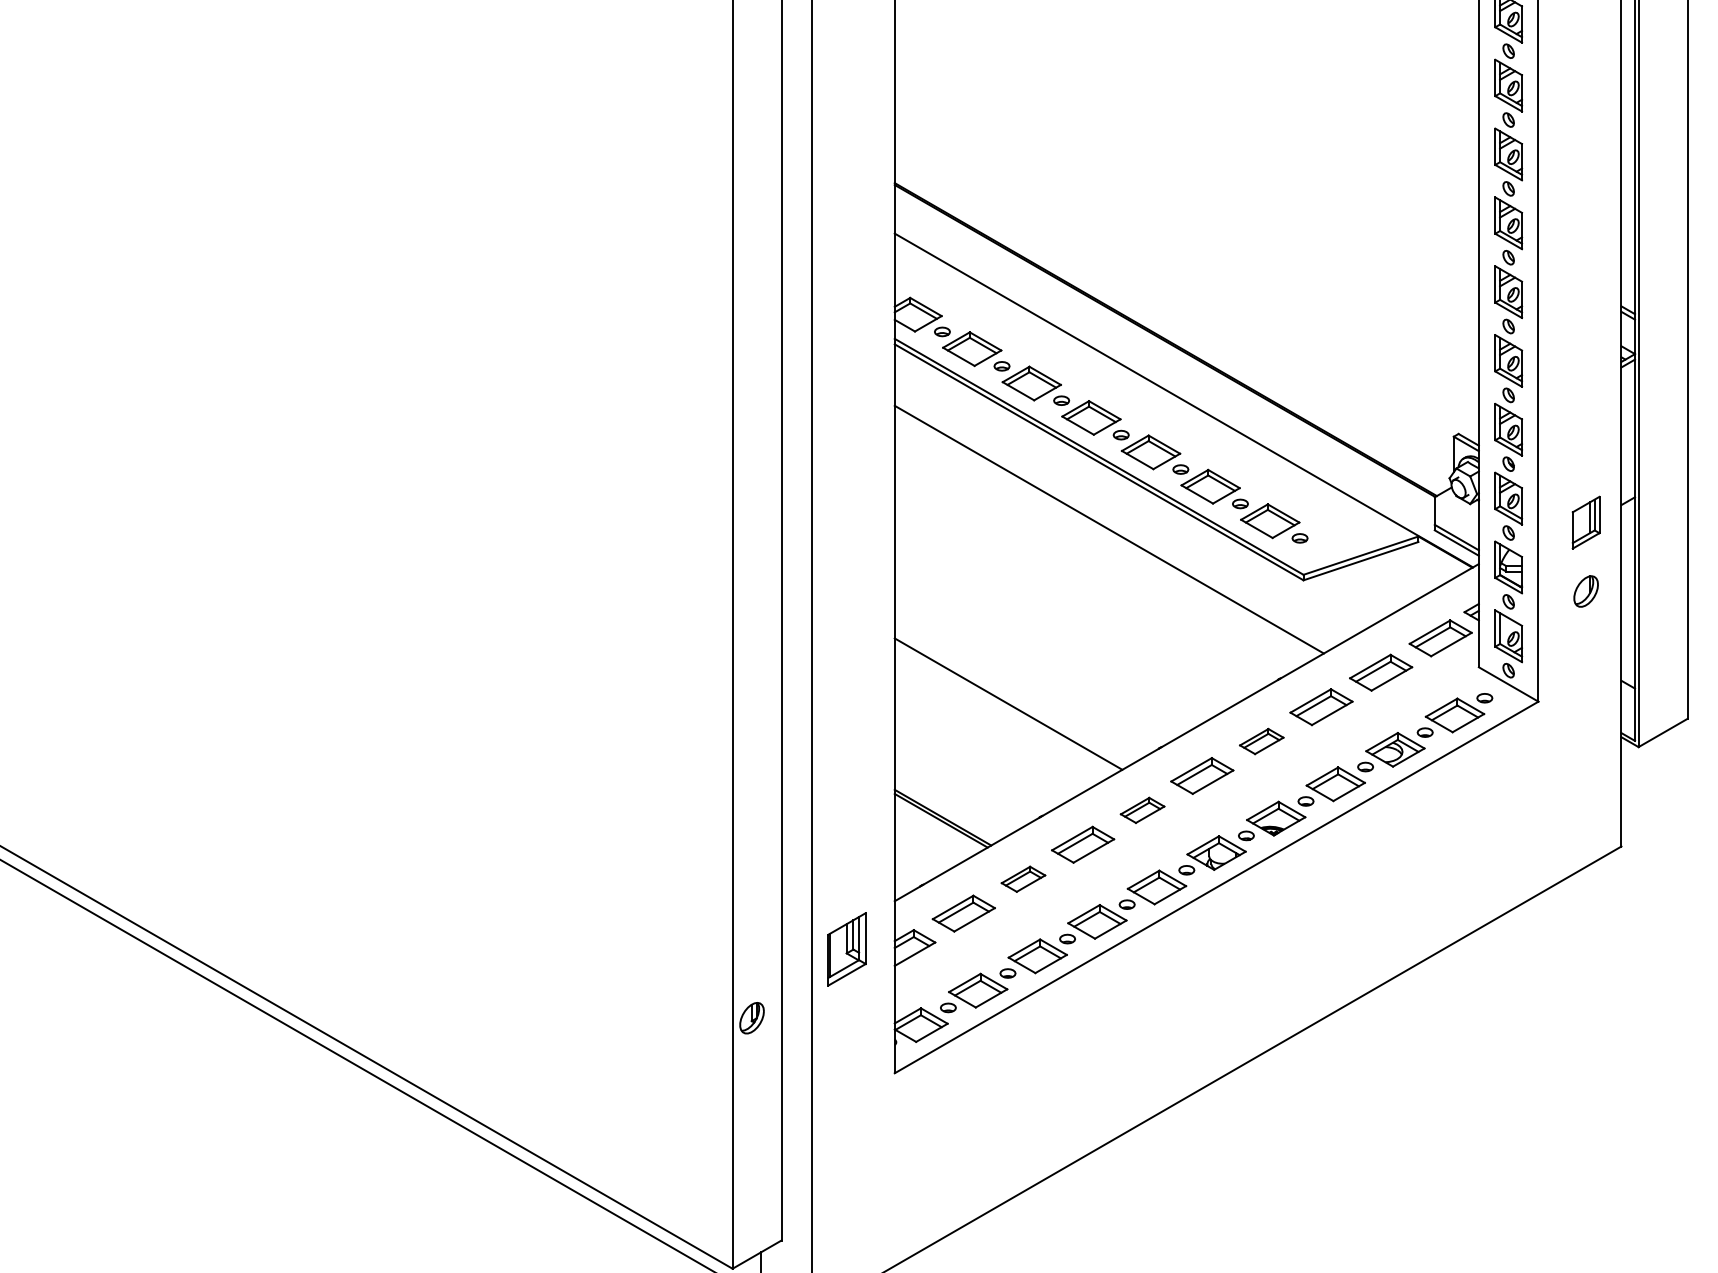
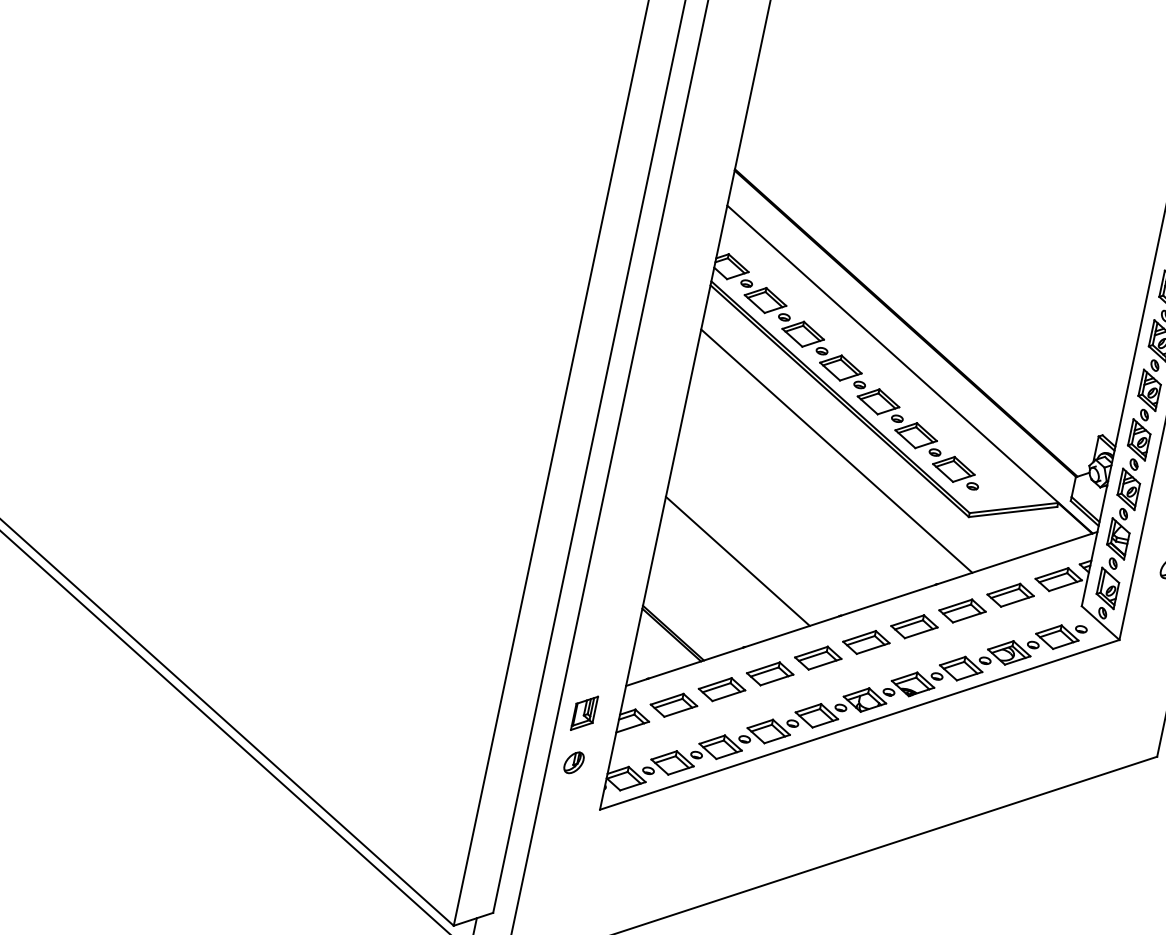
part: (1261, 741) -> (914, 626), size x1.43
part: (1142, 810) -> (818, 658), size x1.43
part: (1023, 879) -> (722, 689), size x1.43
part: (846, 949) -> (584, 713), size x0.71
part: (751, 1018) -> (573, 762), moved

